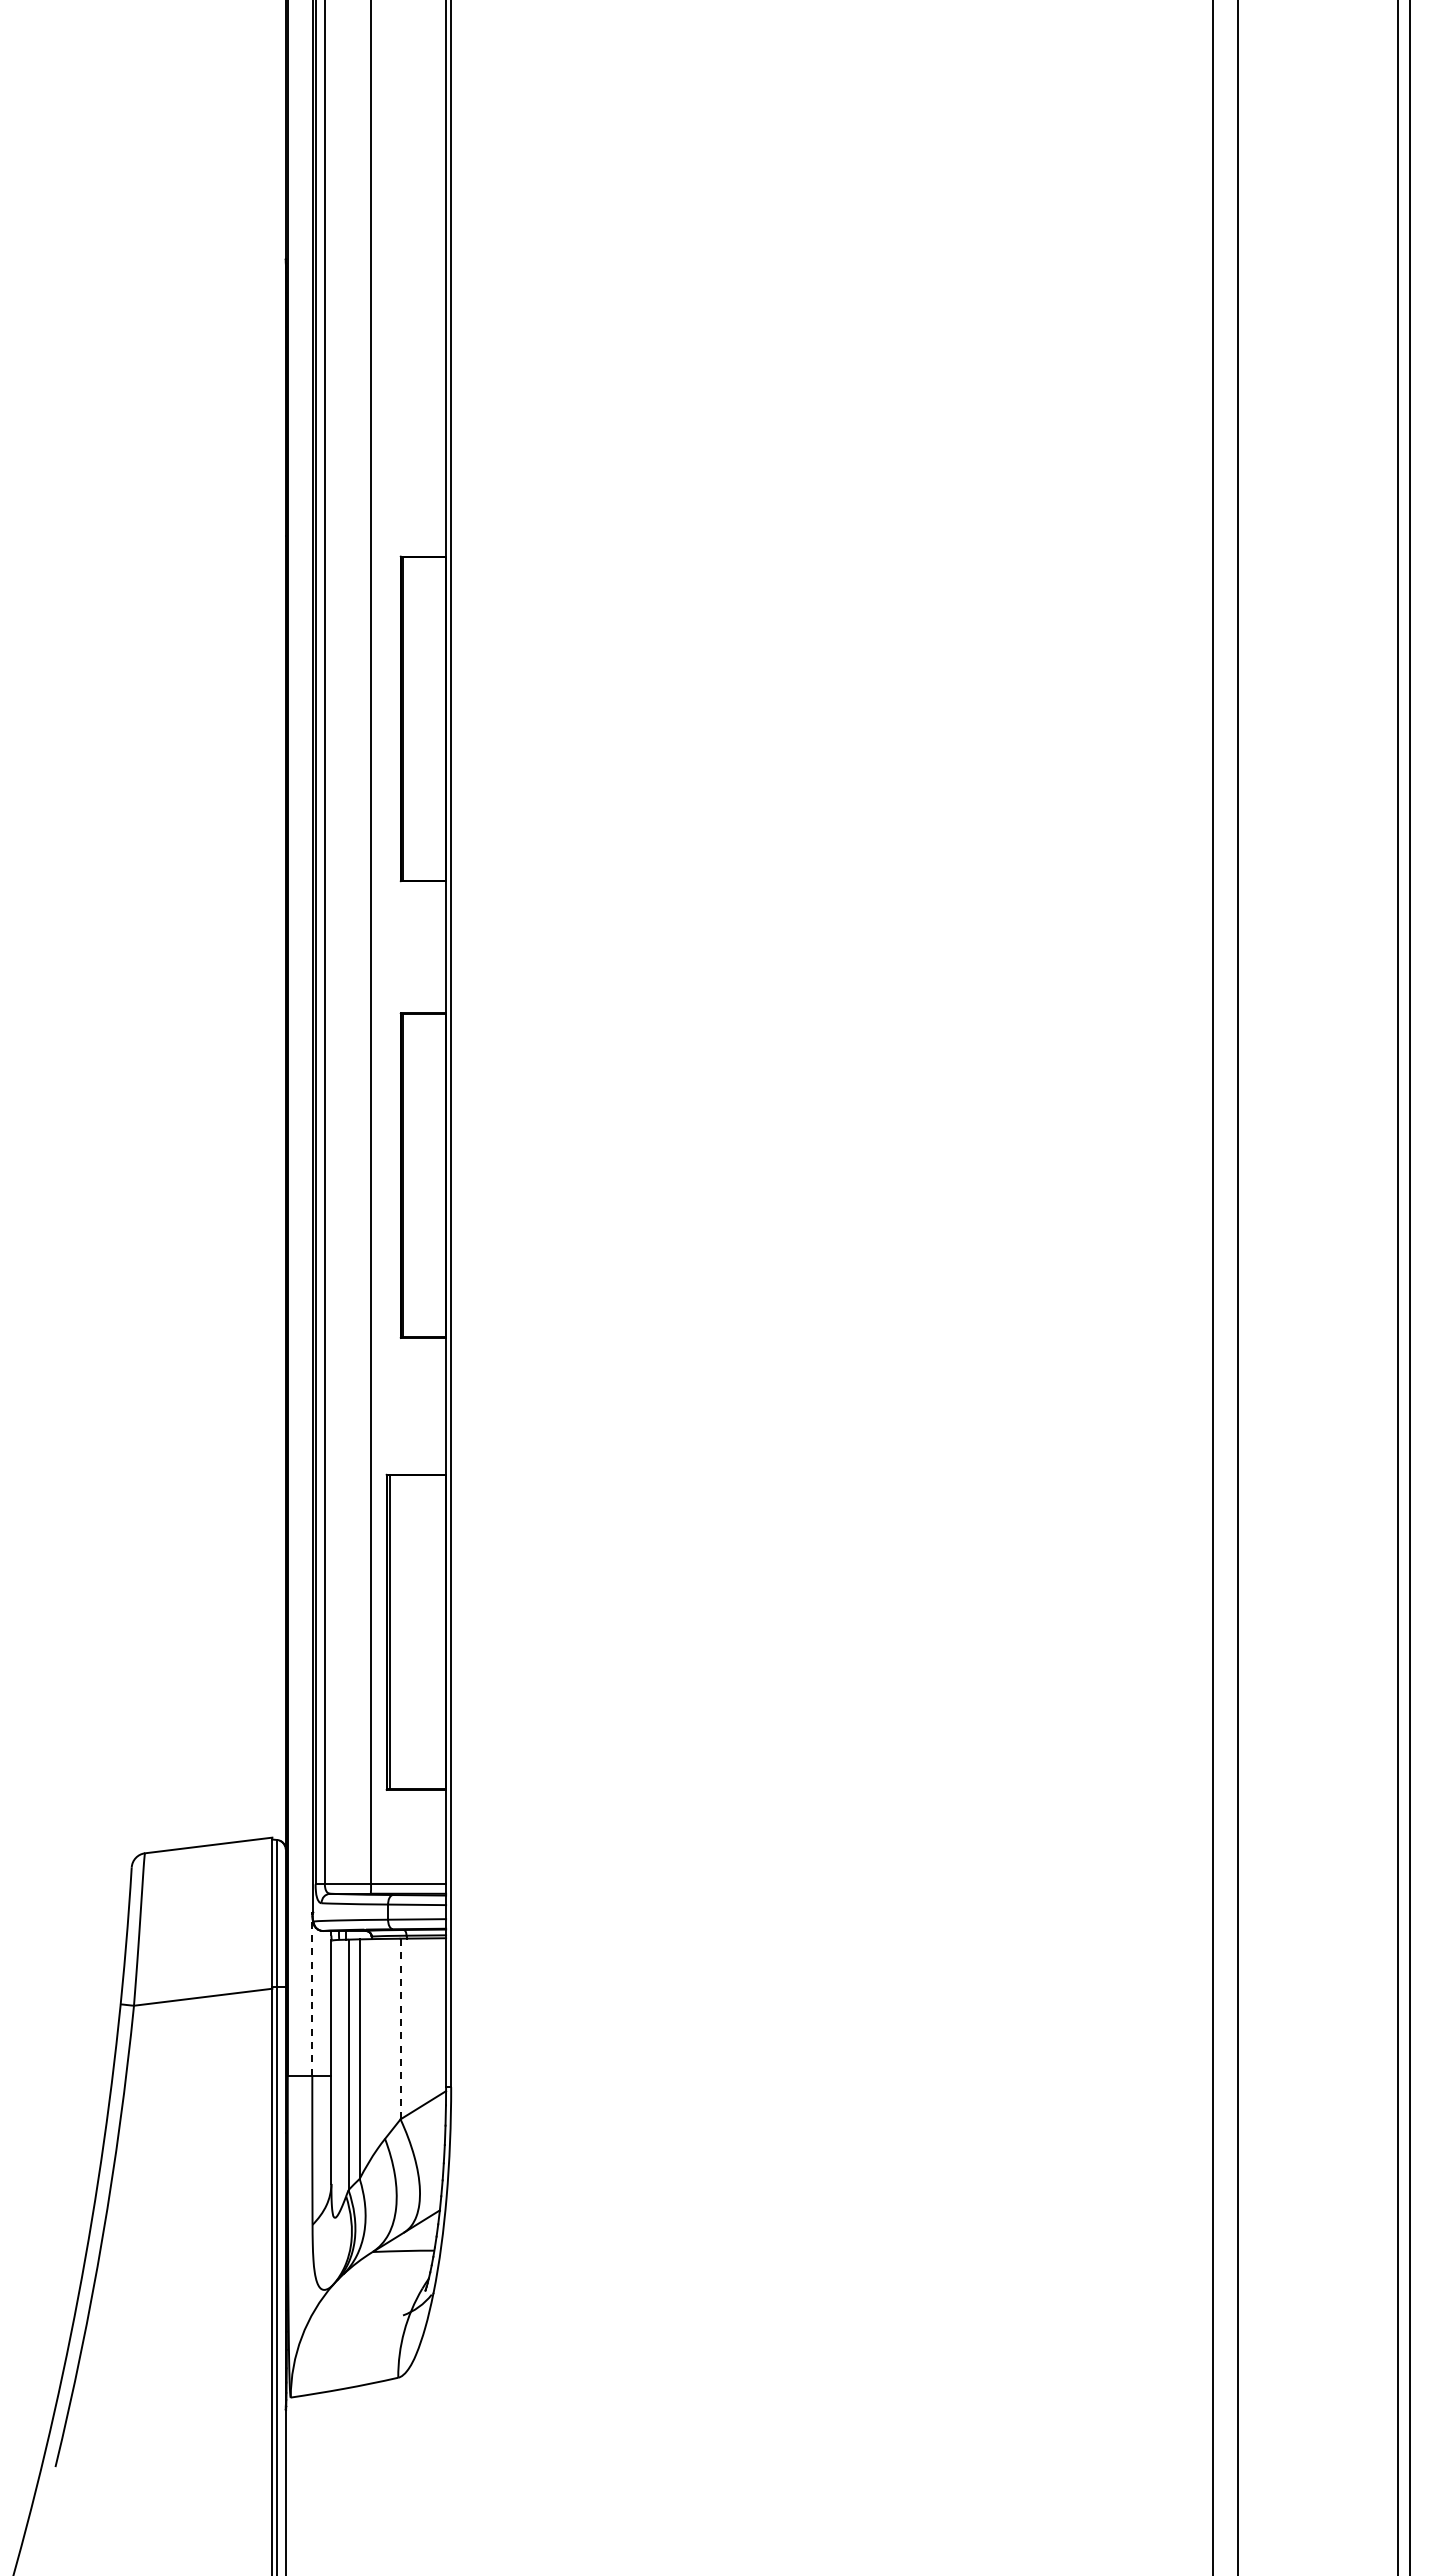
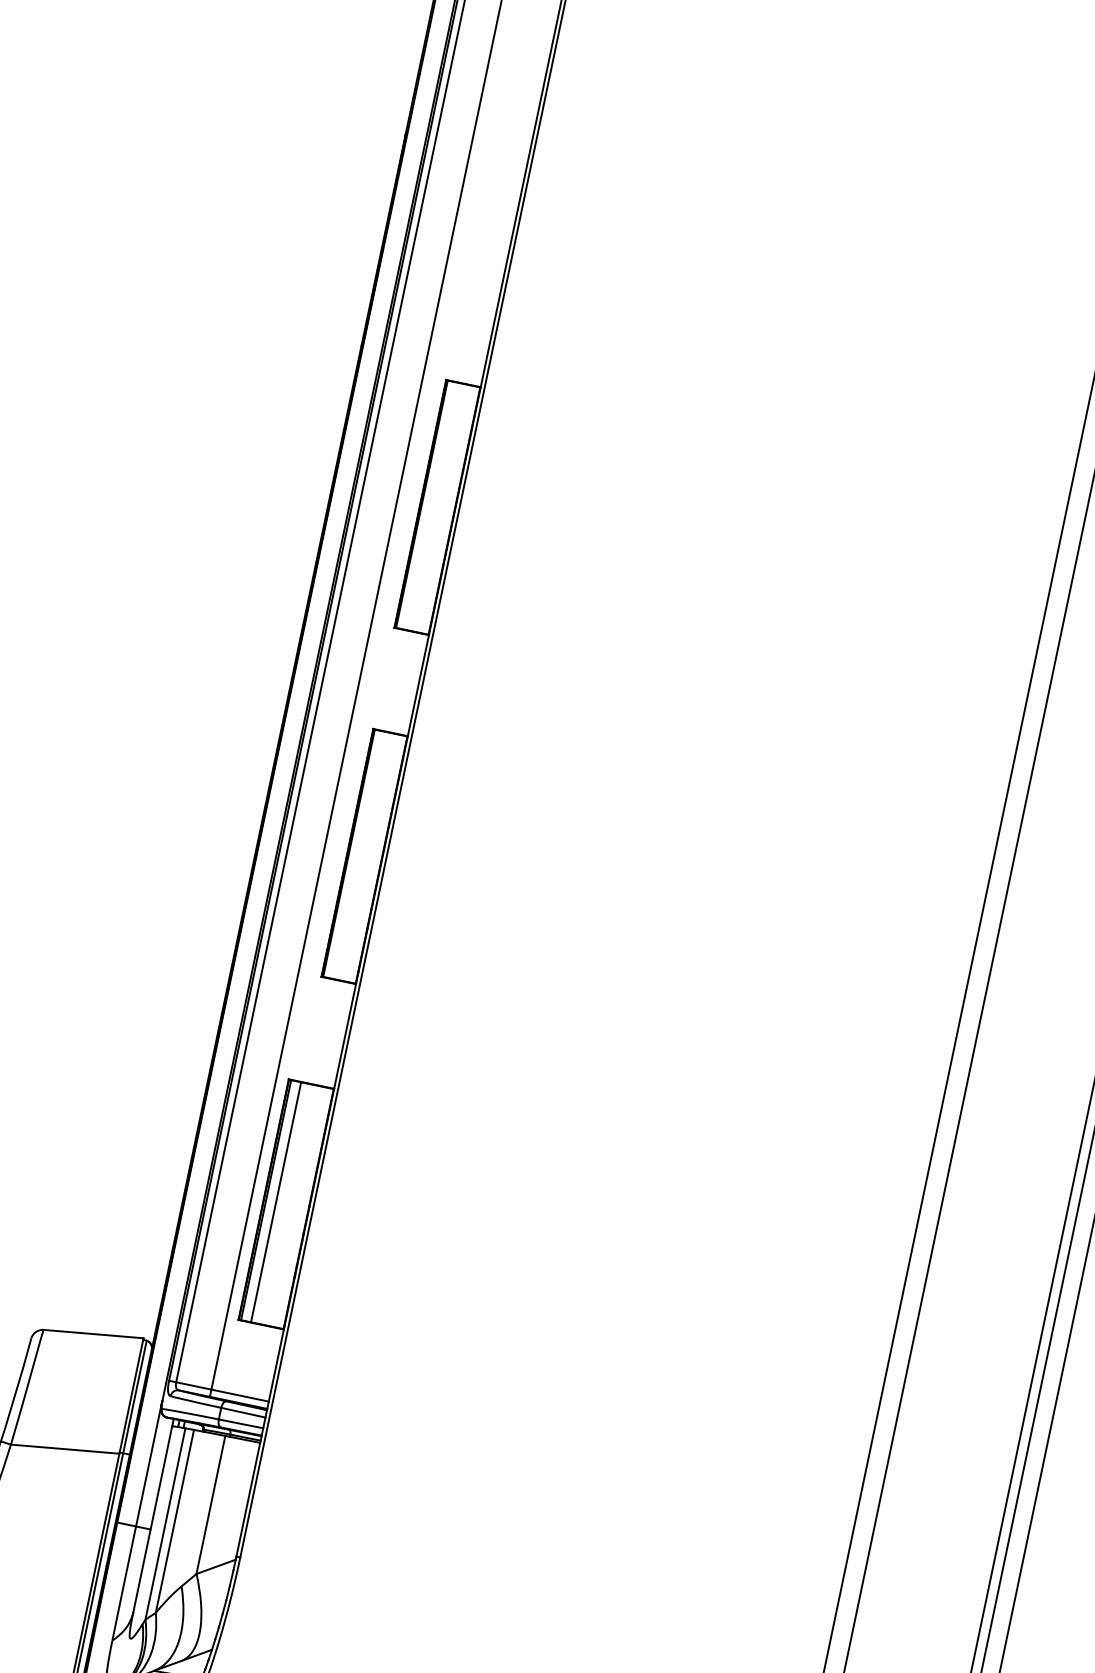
line: (403, 1632) -> (276, 1202), added
line: (312, 1993) -> (149, 1463), dashed -> solid
line: (400, 2028) -> (210, 1504), dashed -> solid

